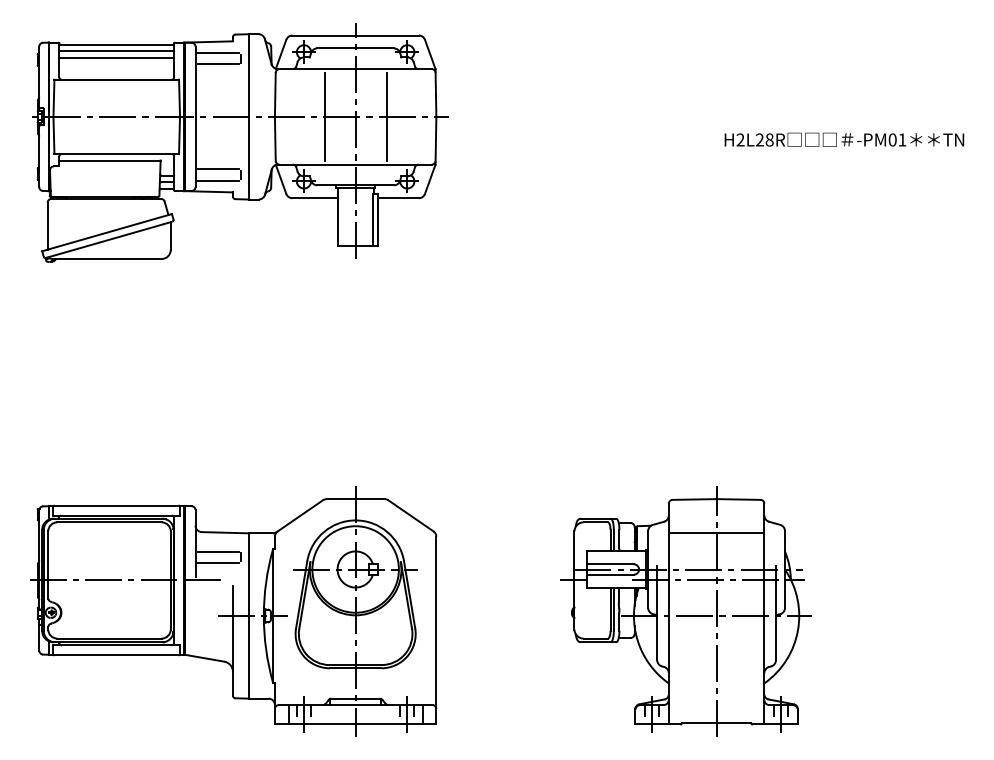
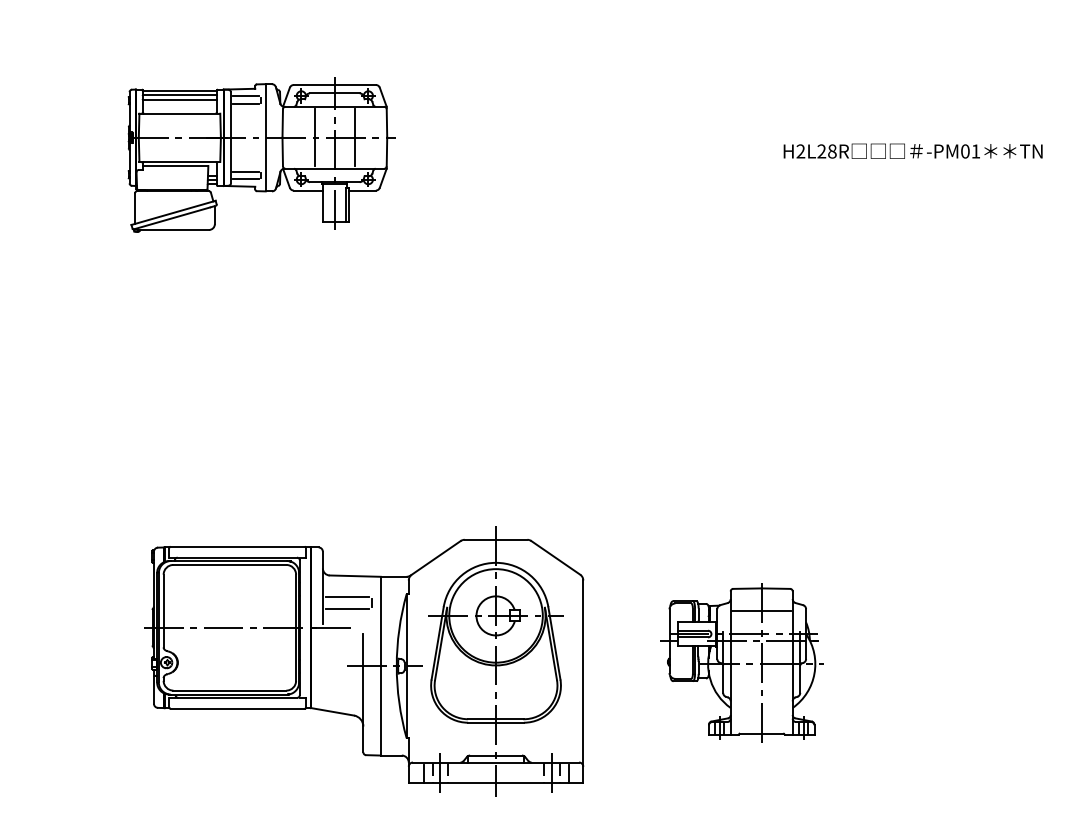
part: (240, 142) -> (260, 154), size x0.6
part: (233, 611) -> (363, 661), moved
part: (685, 611) -> (741, 661), size x0.6

